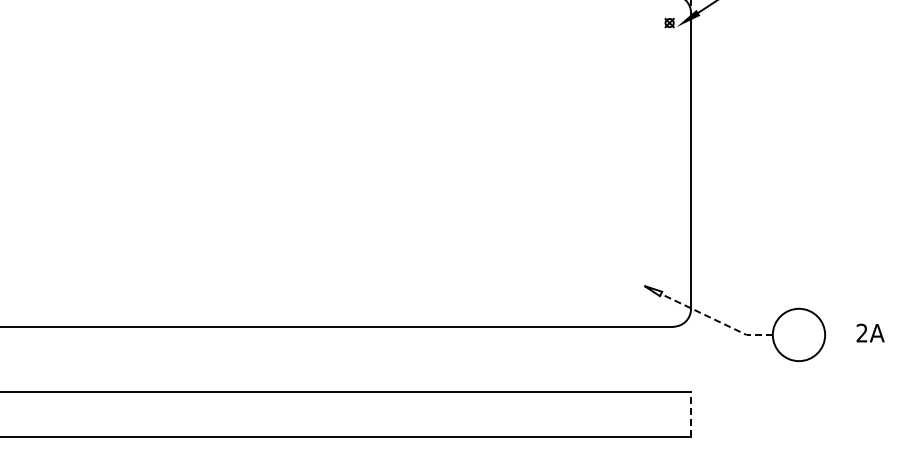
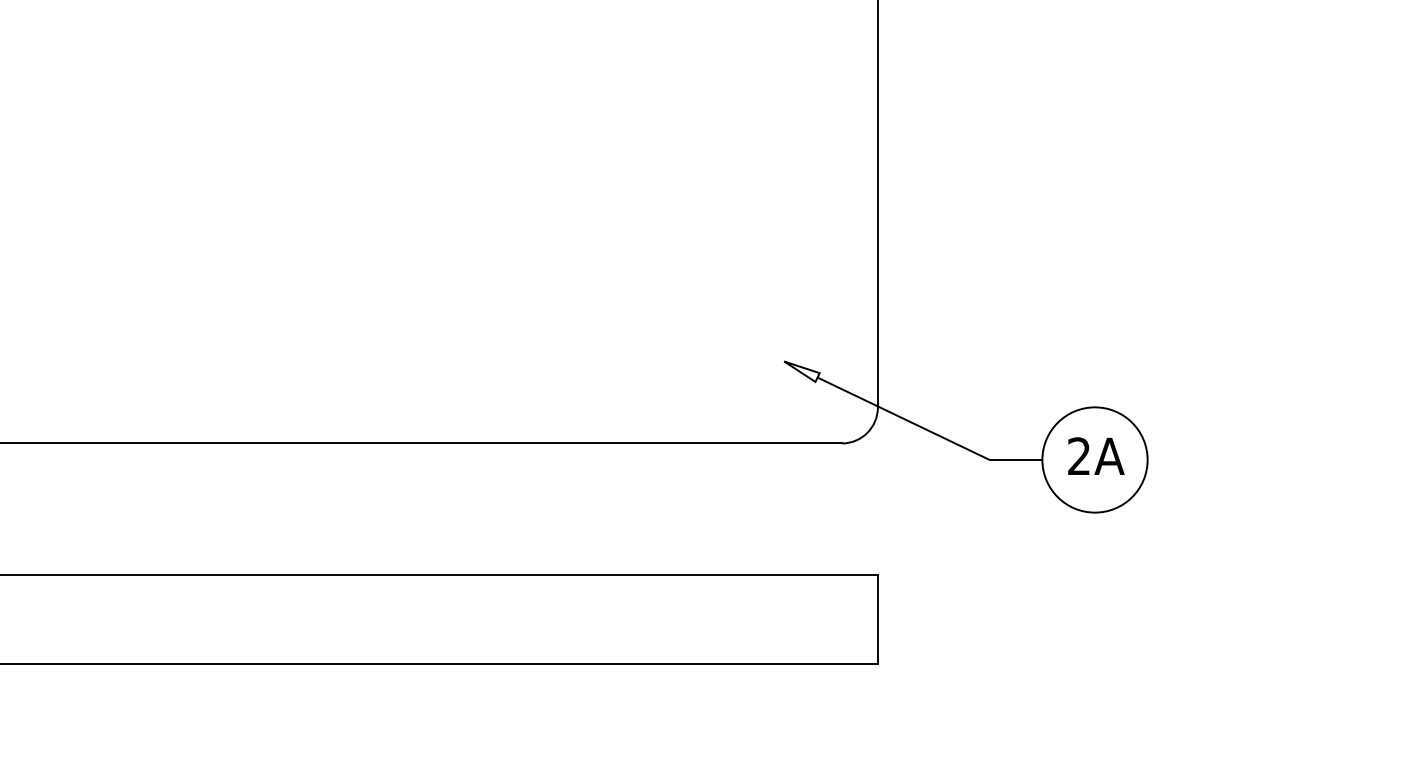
line: (716, 320) -> (929, 430), dashed -> solid
text: (870, 332) -> (1096, 455), moved
line: (691, 413) -> (878, 617), dashed -> solid

